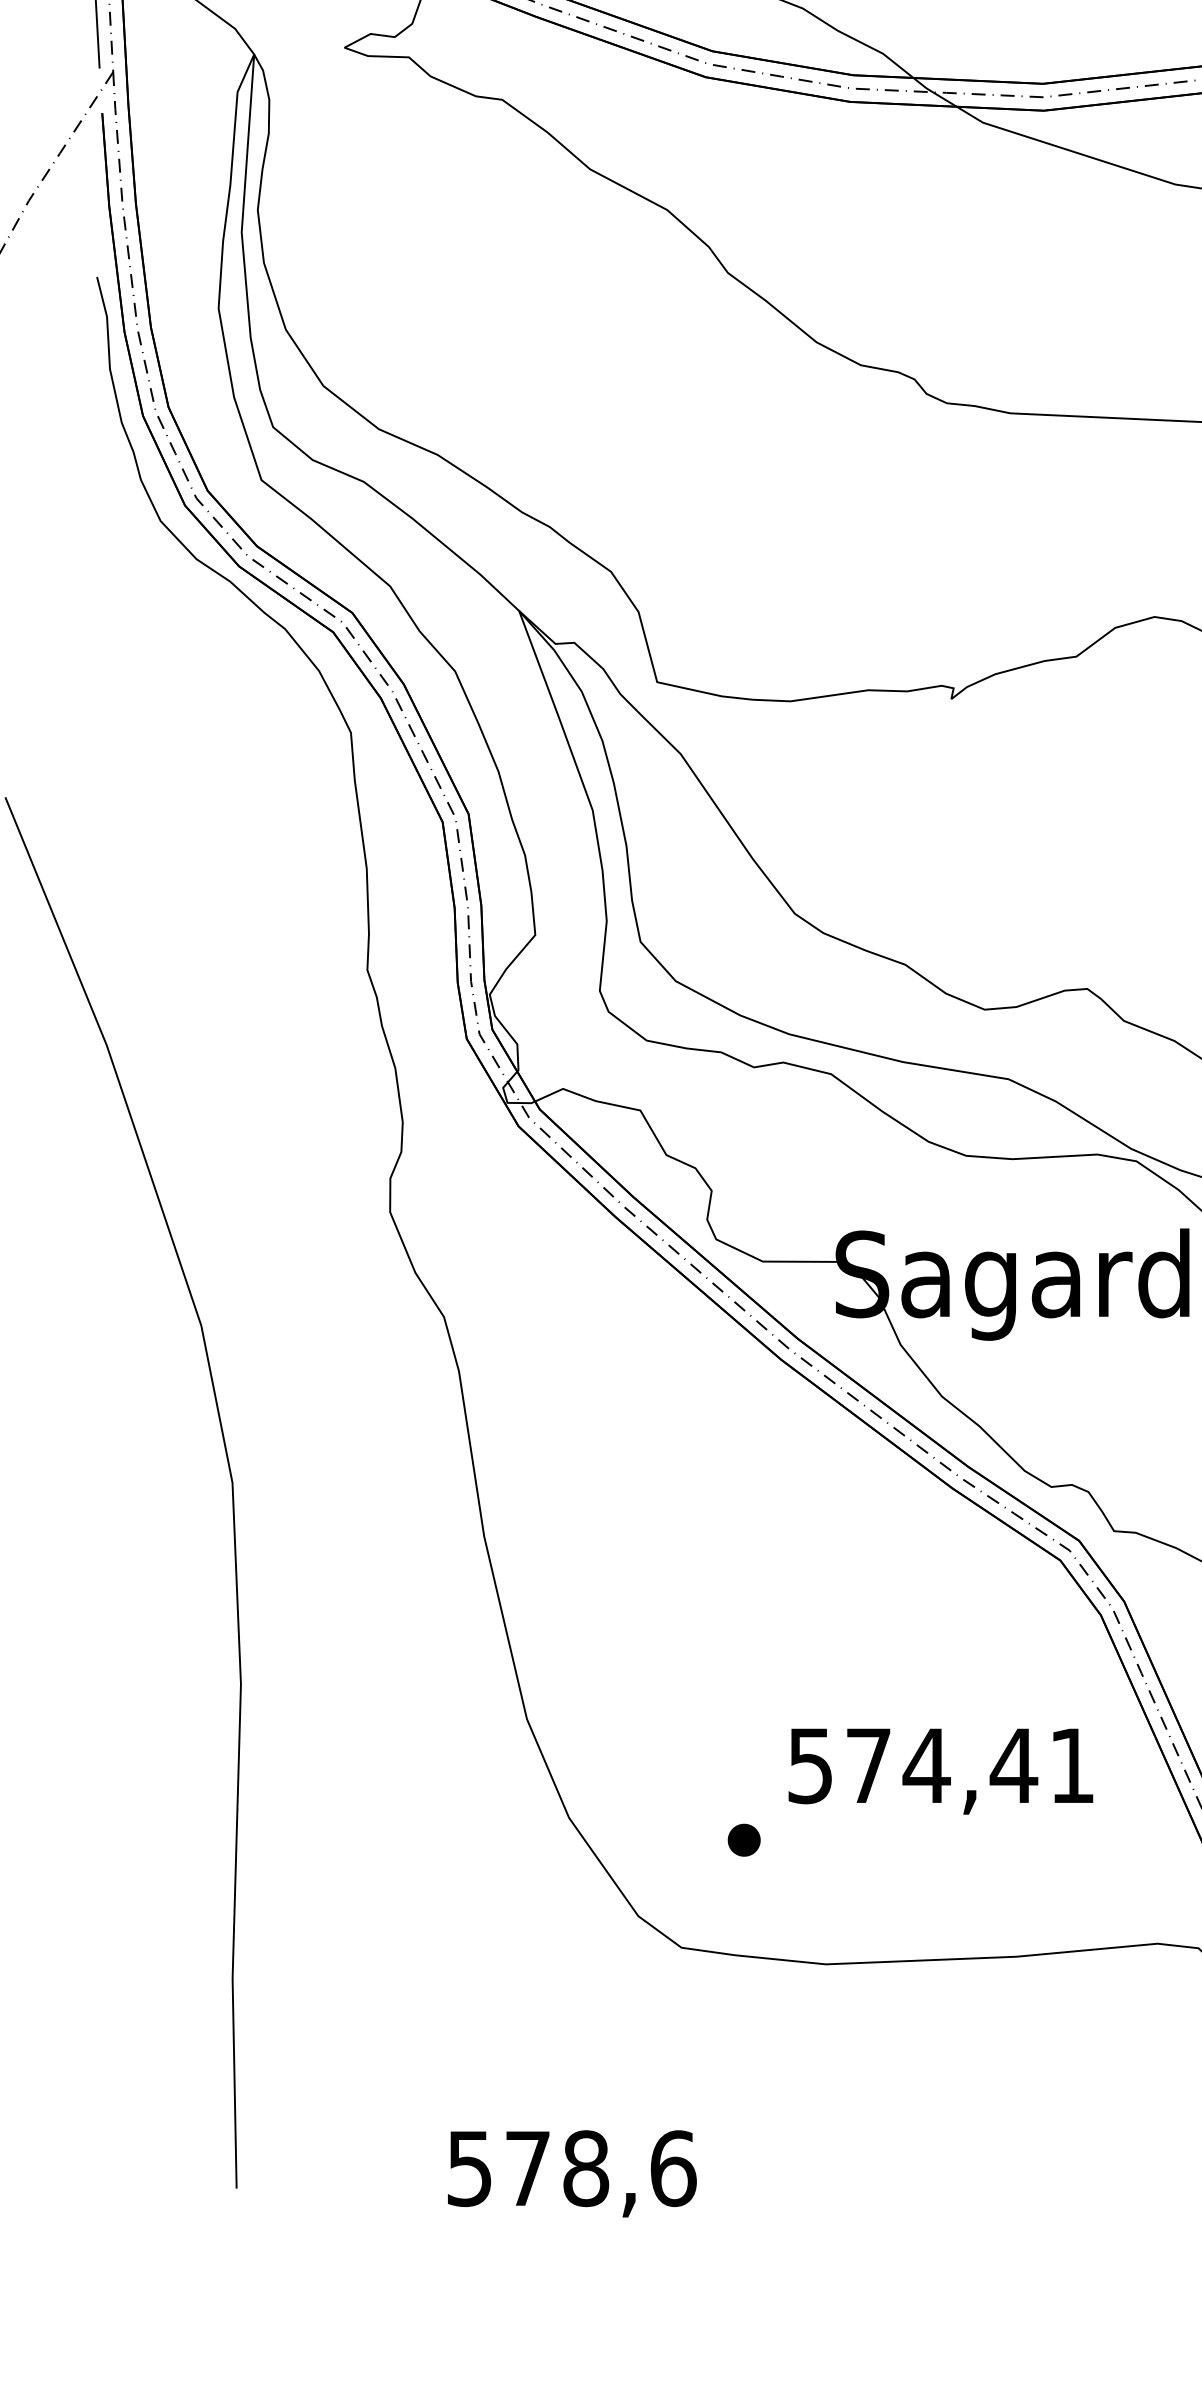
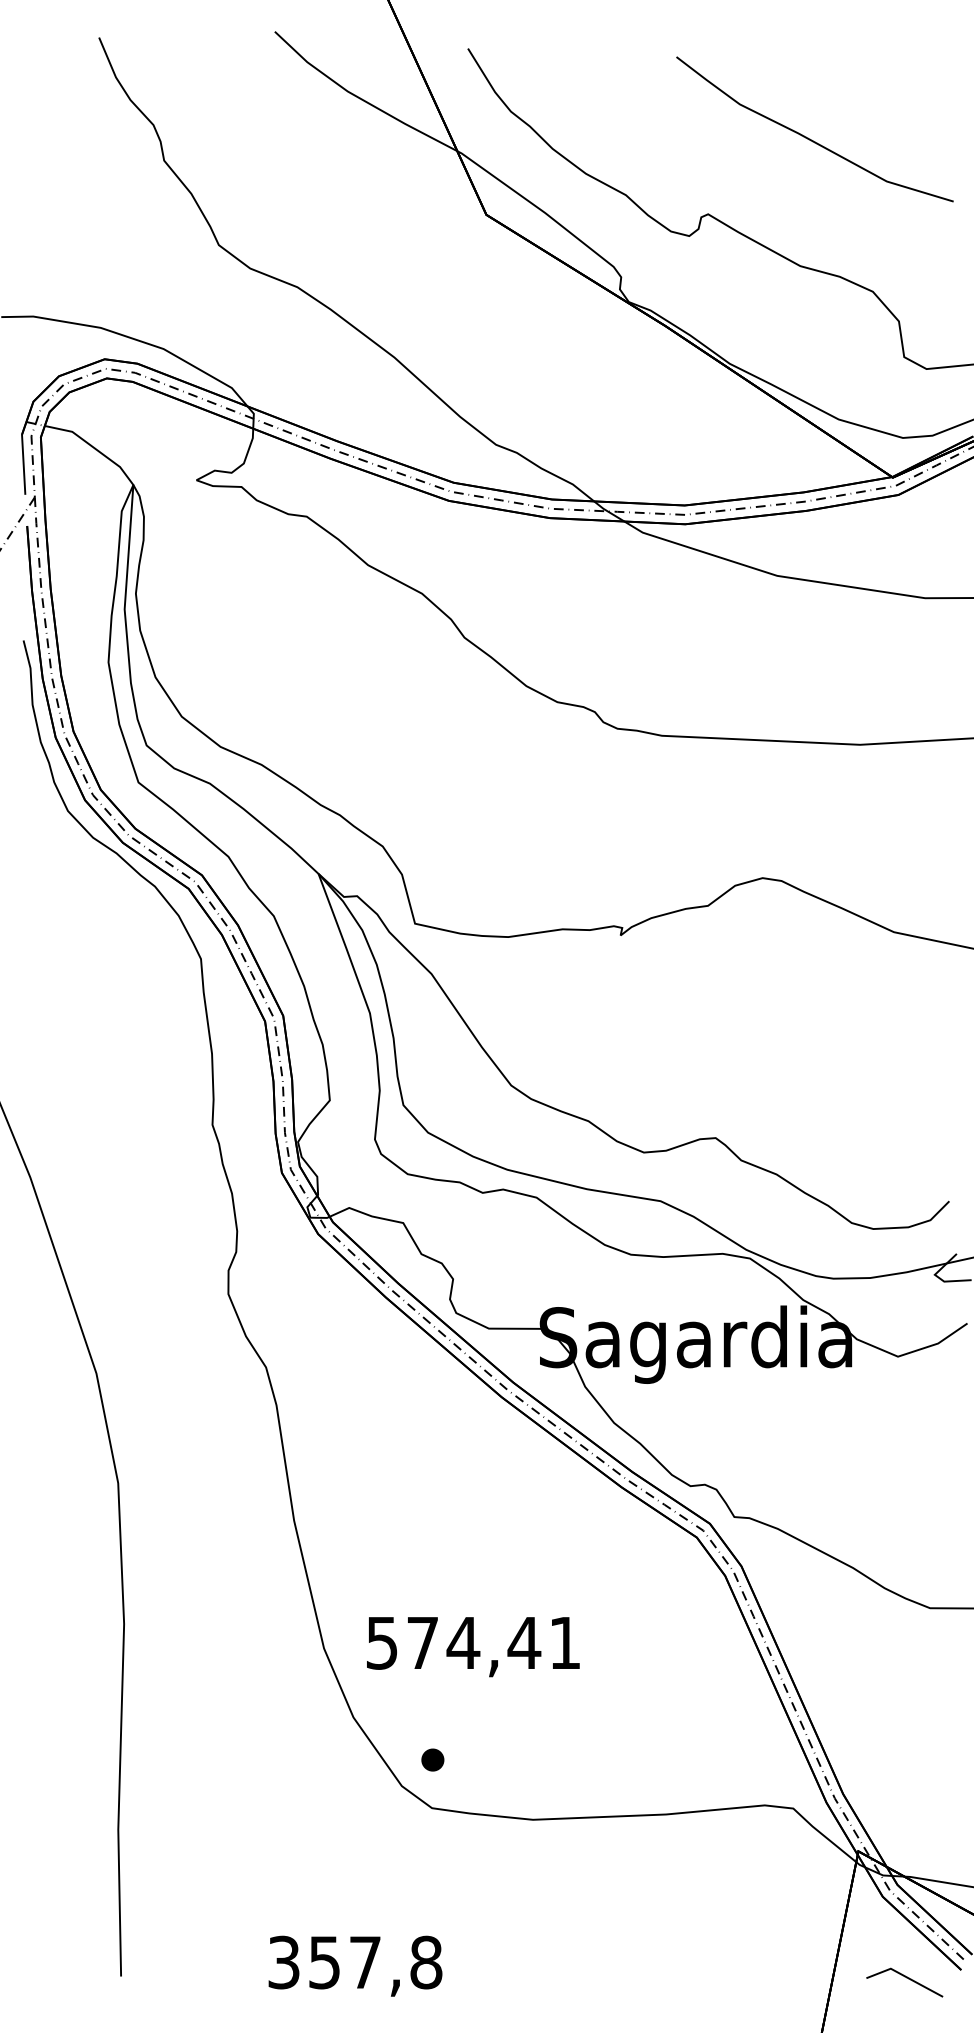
text: (941, 1772) -> (473, 1647), moved
part: (743, 1839) -> (432, 1759), moved
text: (571, 2168) -> (355, 1962), 578,6 -> 357,8

